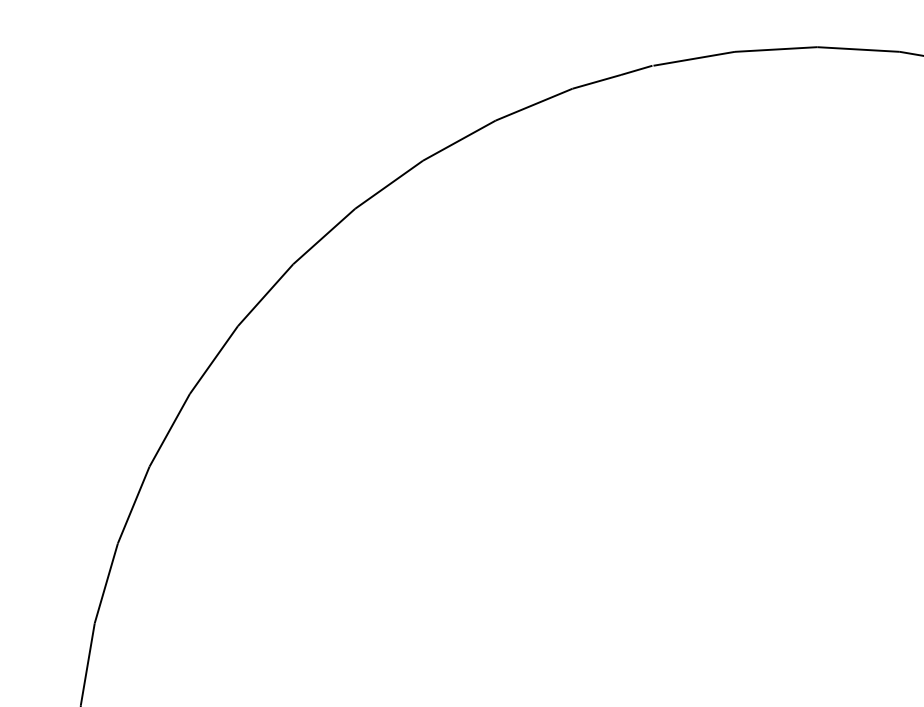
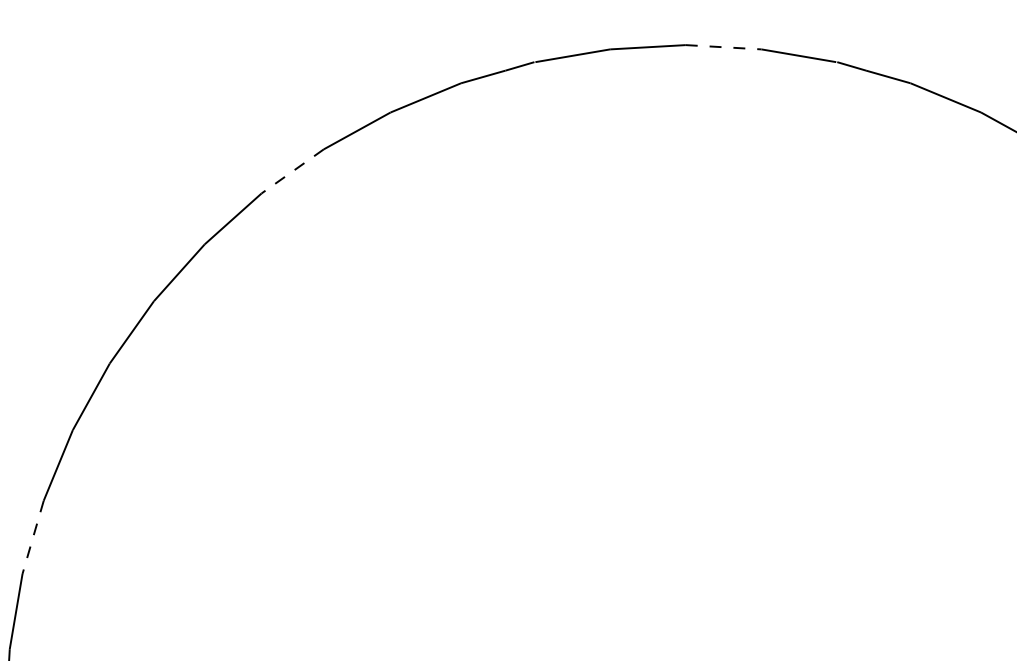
line: (858, 49) -> (723, 47), solid -> dashed
line: (388, 184) -> (292, 171), solid -> dashed
line: (106, 583) -> (33, 537), solid -> dashed

